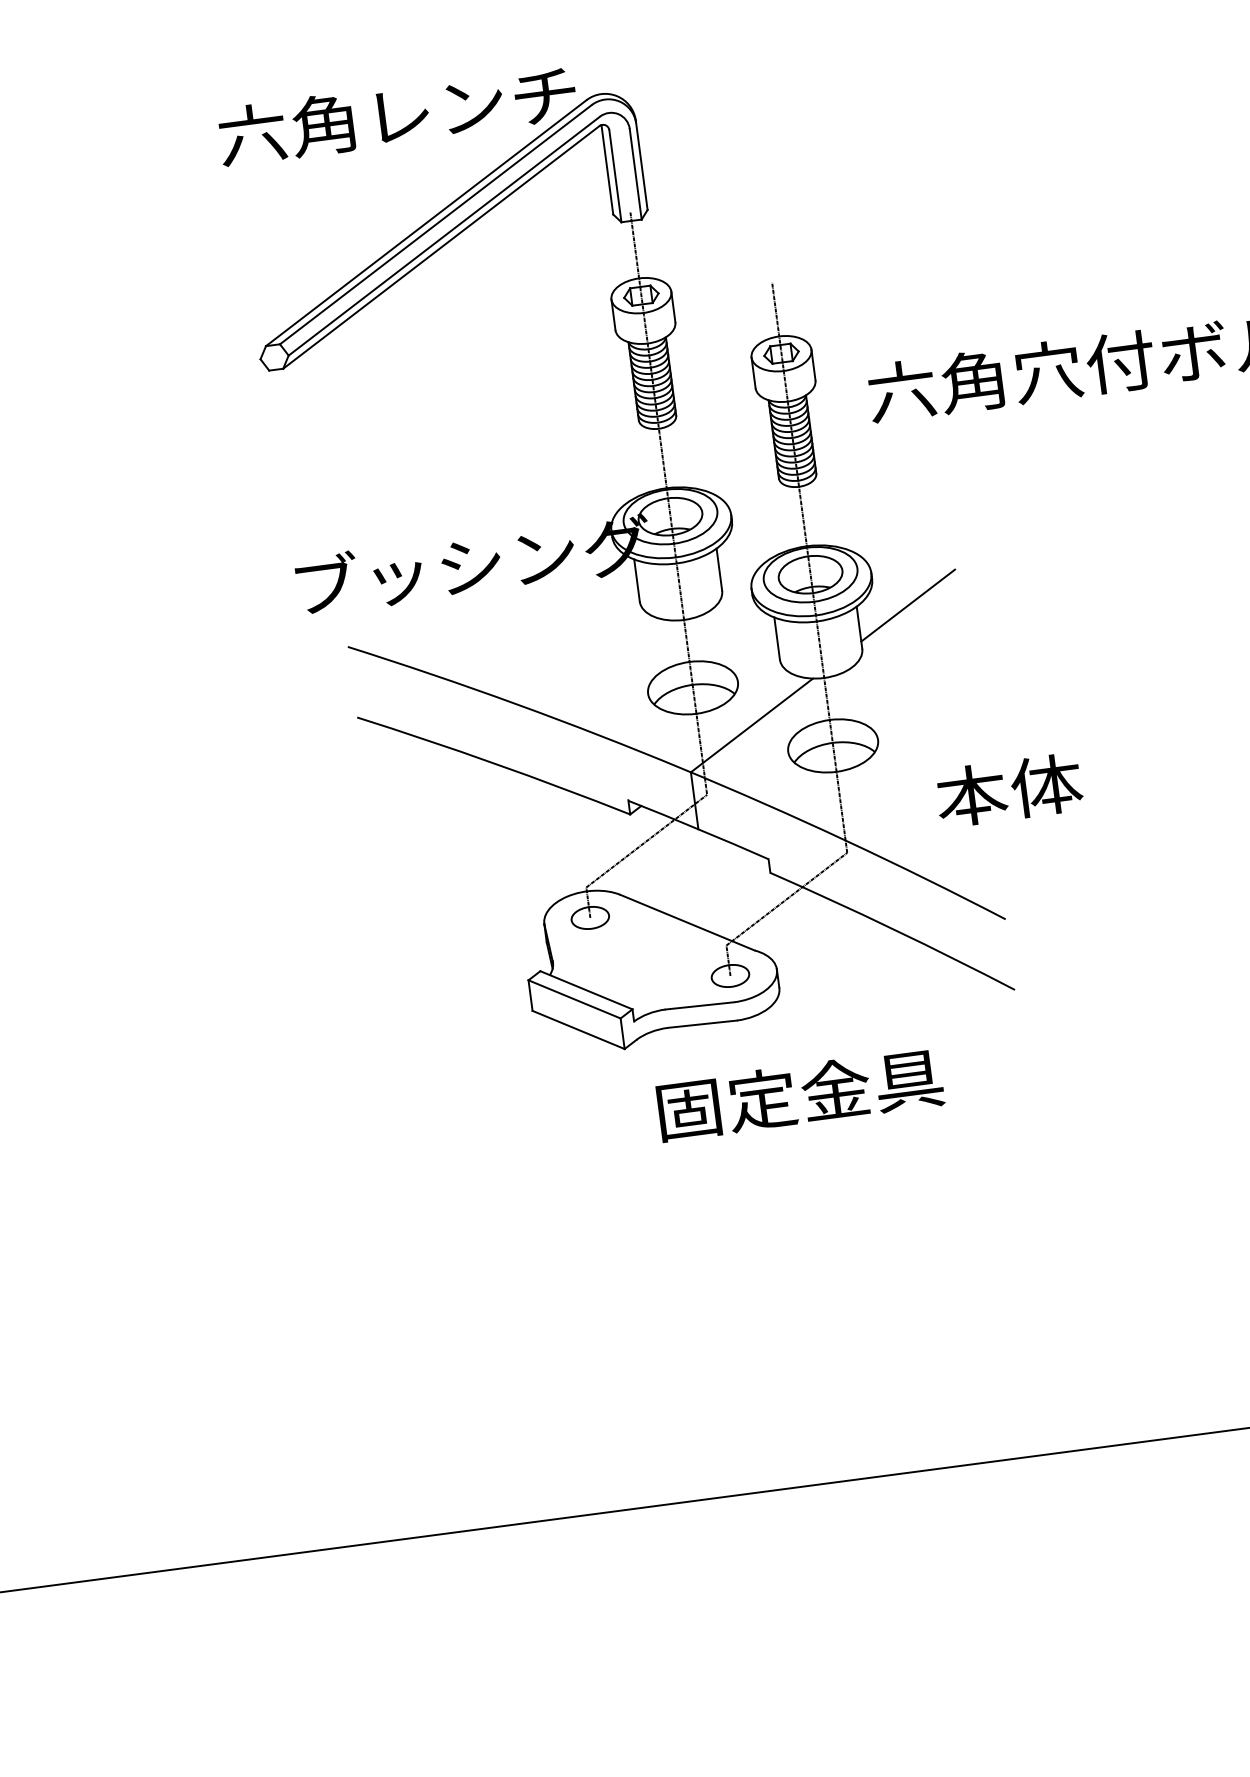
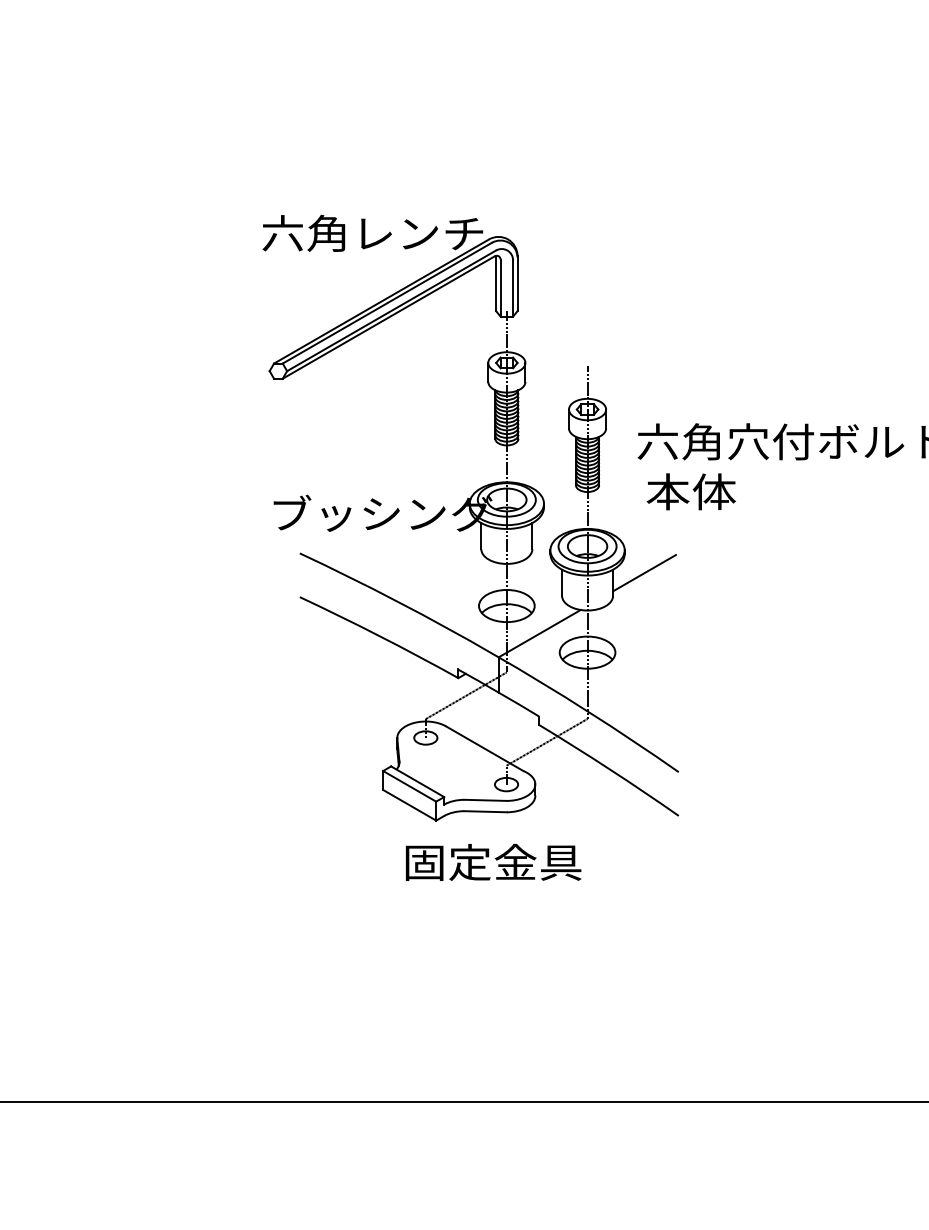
text: (1007, 789) -> (690, 491), moved
text: (800, 1094) -> (493, 862), moved

